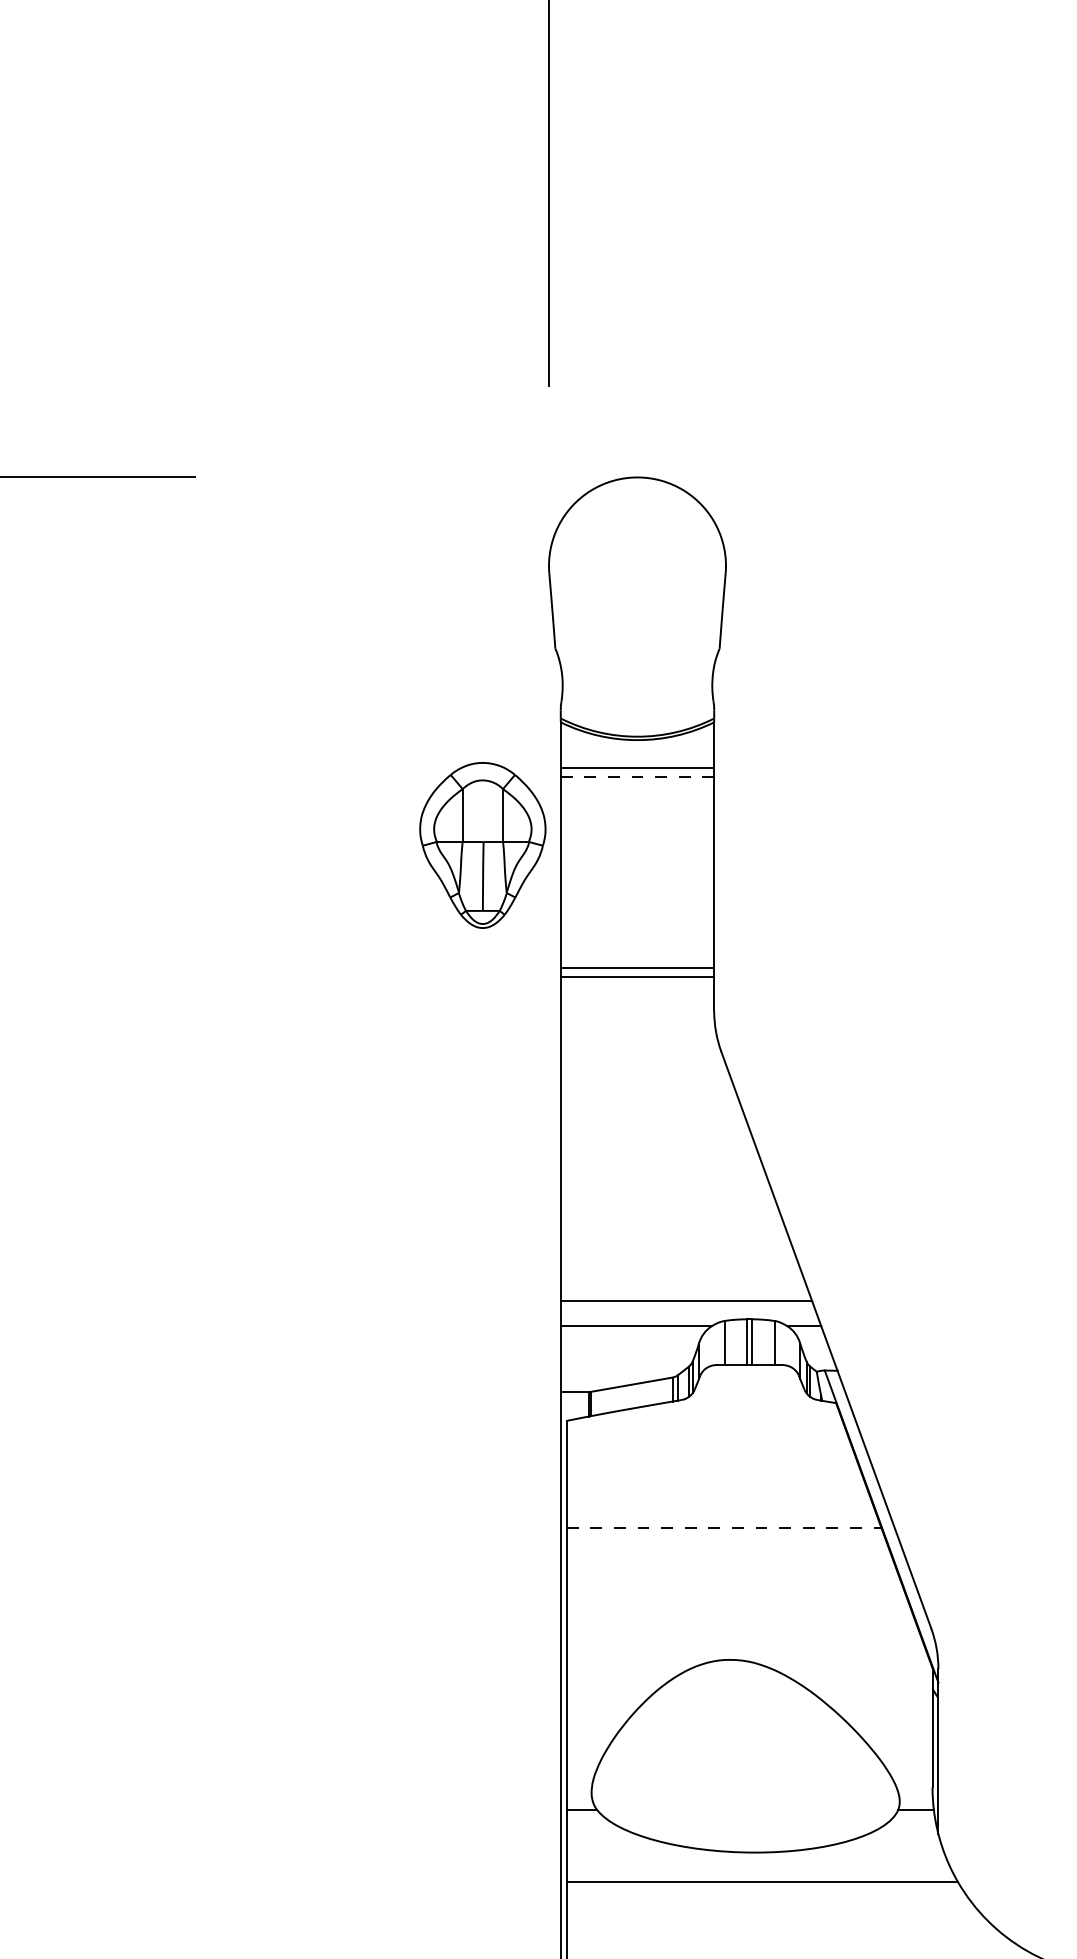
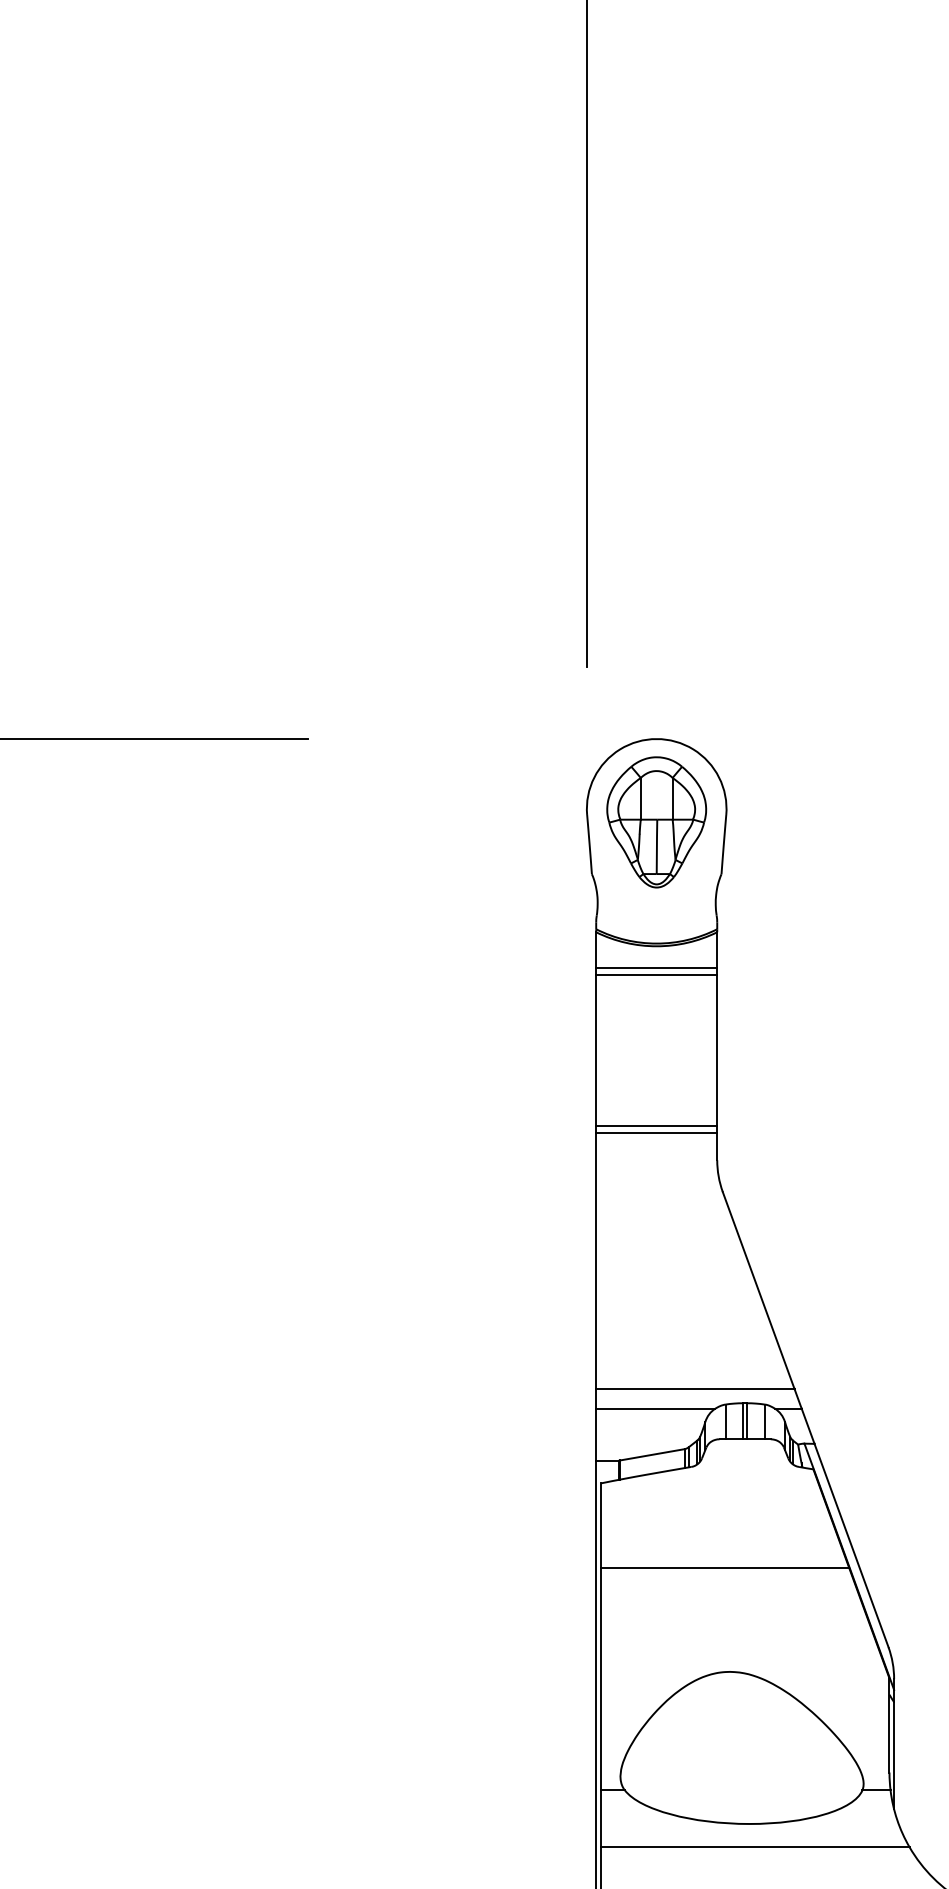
line: (637, 777) -> (656, 975), dashed -> solid
part: (482, 845) -> (656, 822), moved
line: (724, 1527) -> (725, 1567), dashed -> solid

